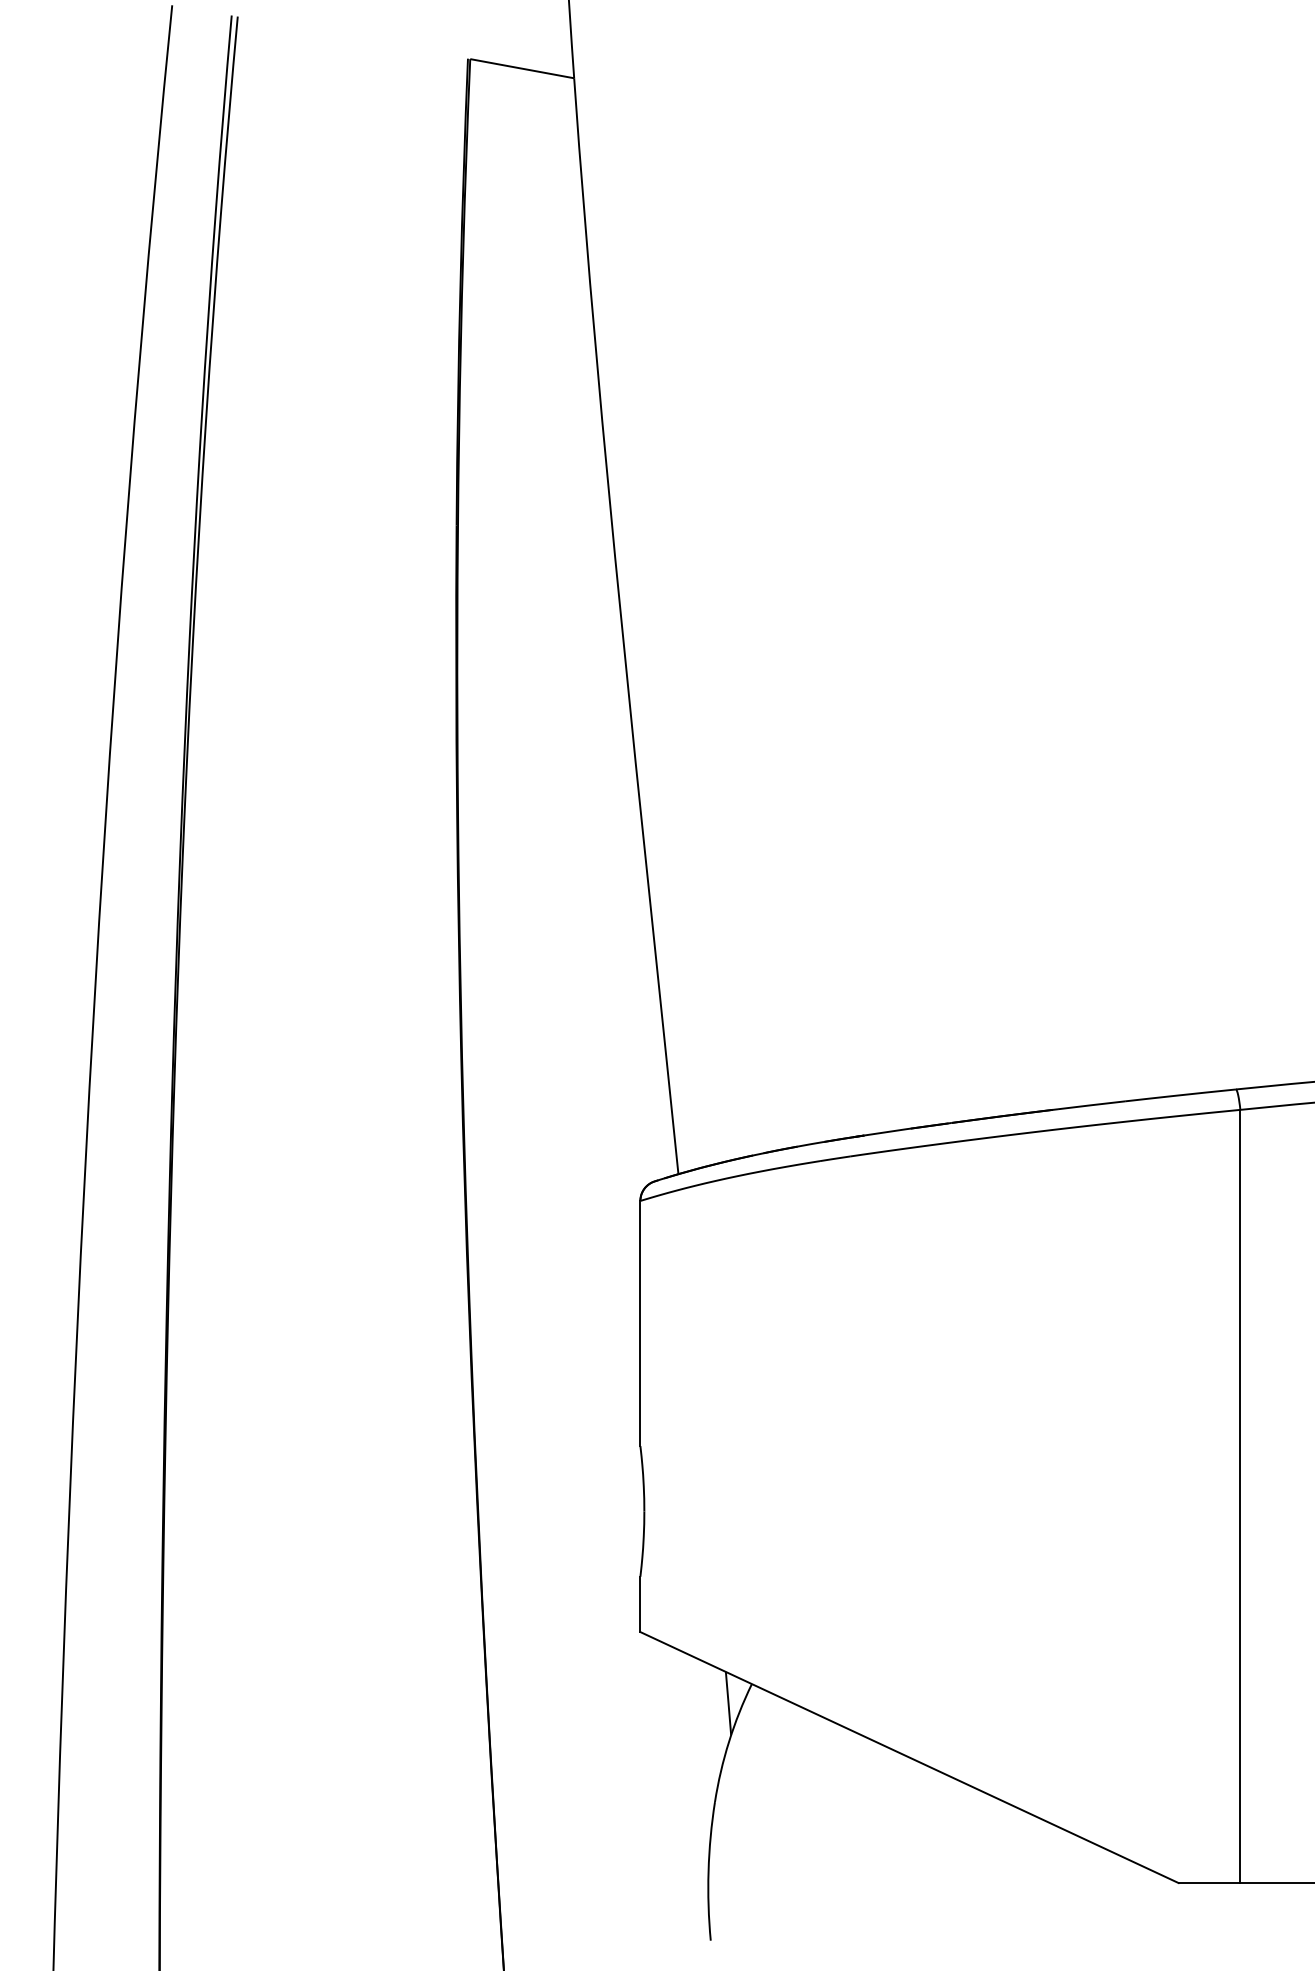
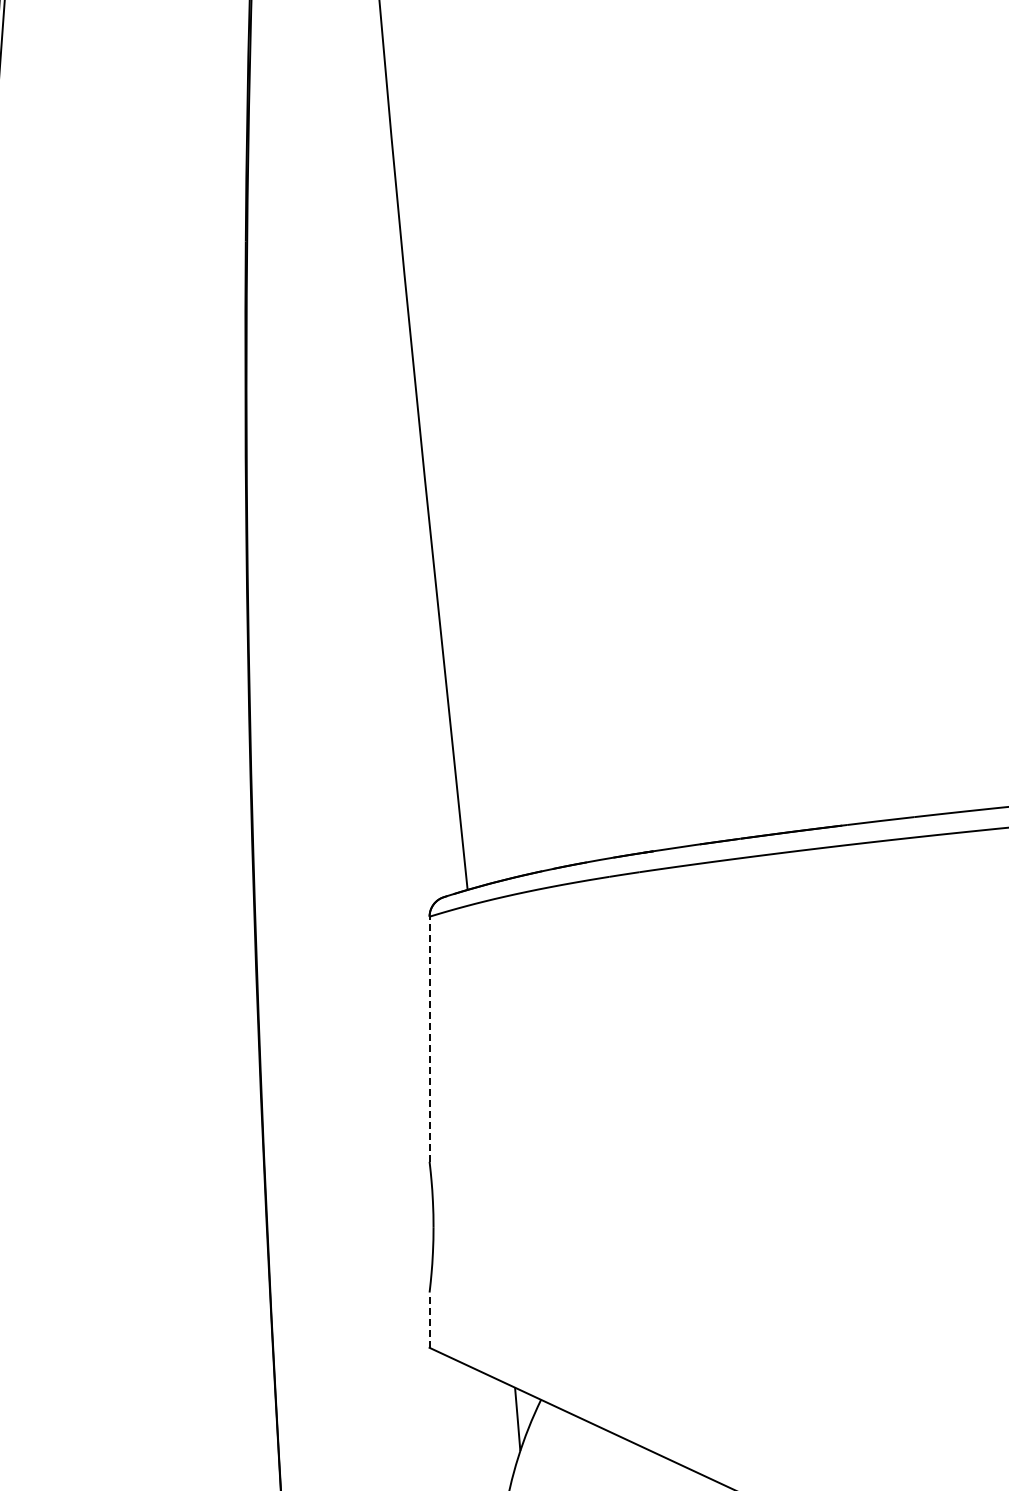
line: (640, 1323) -> (429, 1039), solid -> dashed
line: (640, 1604) -> (429, 1320), solid -> dashed

